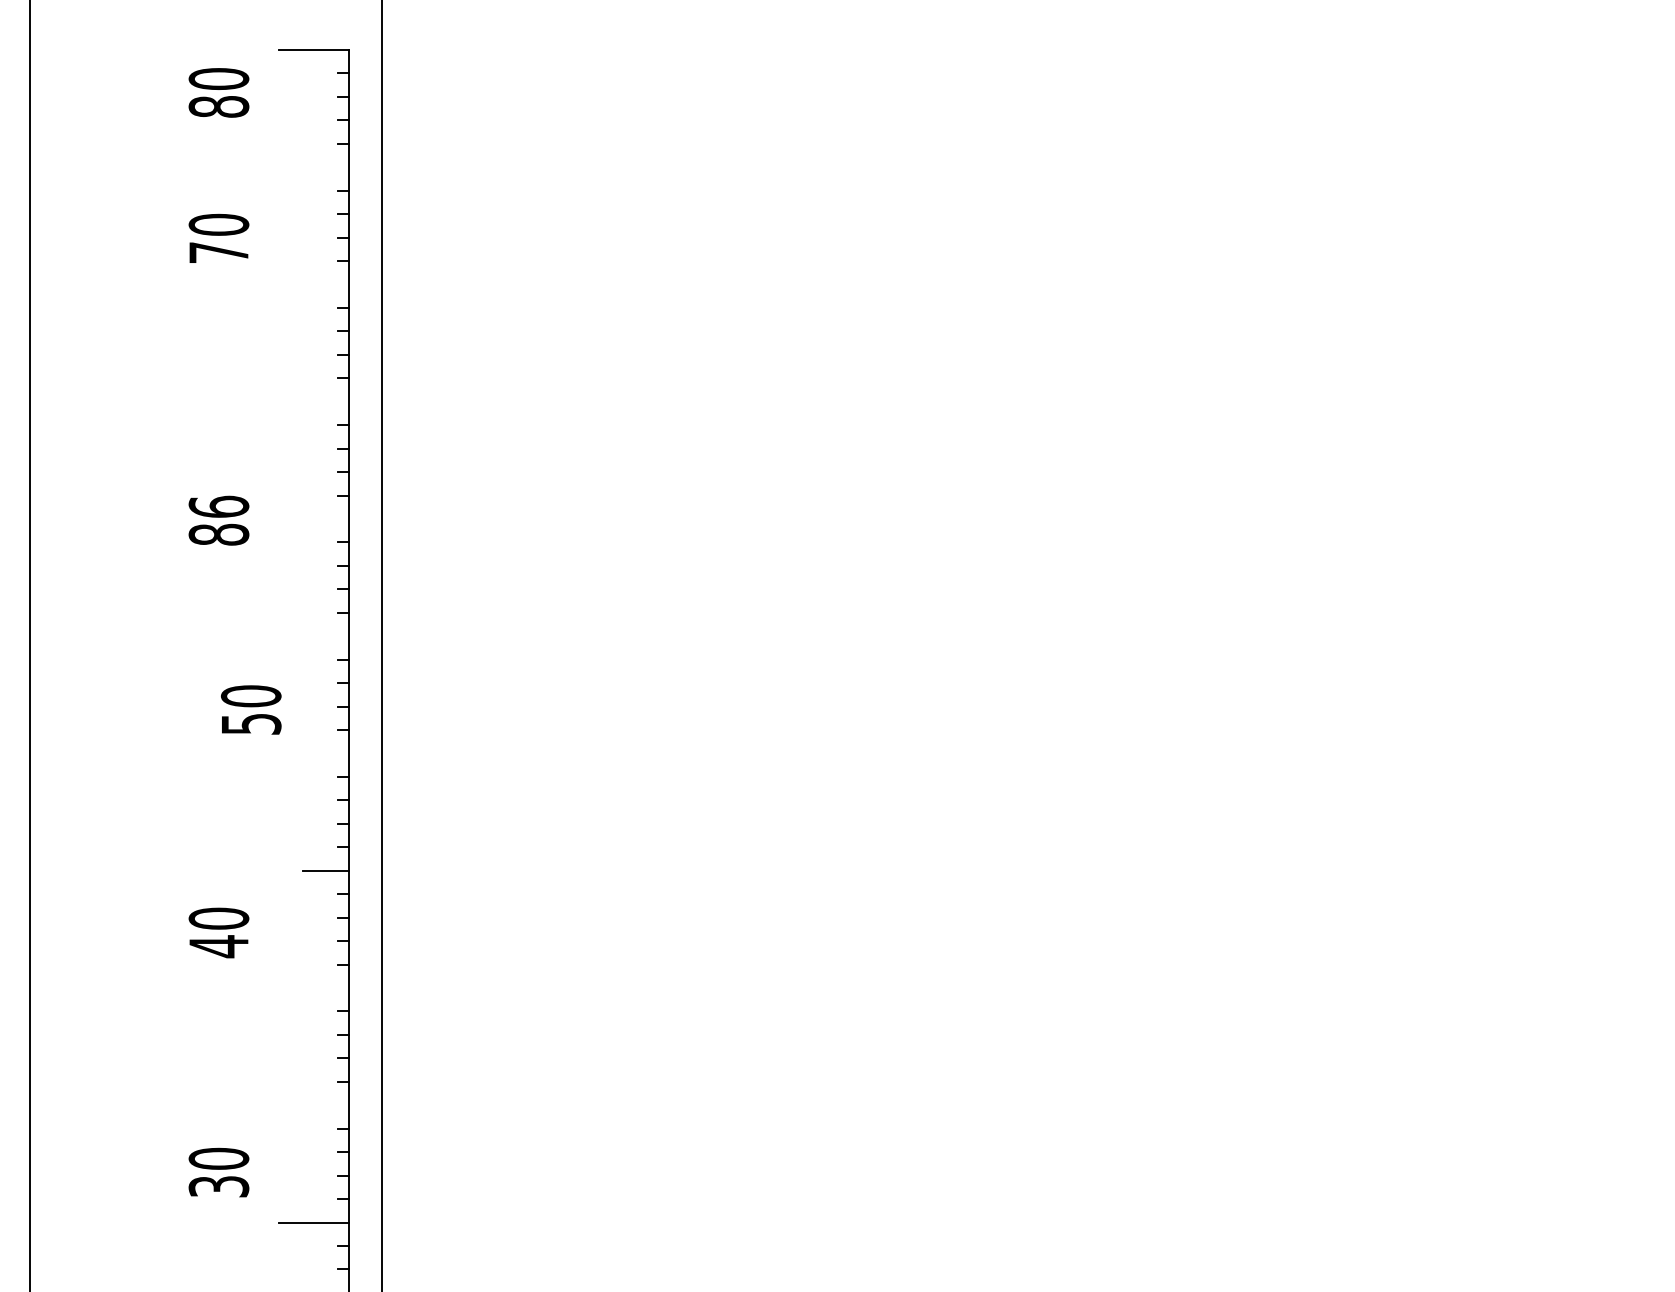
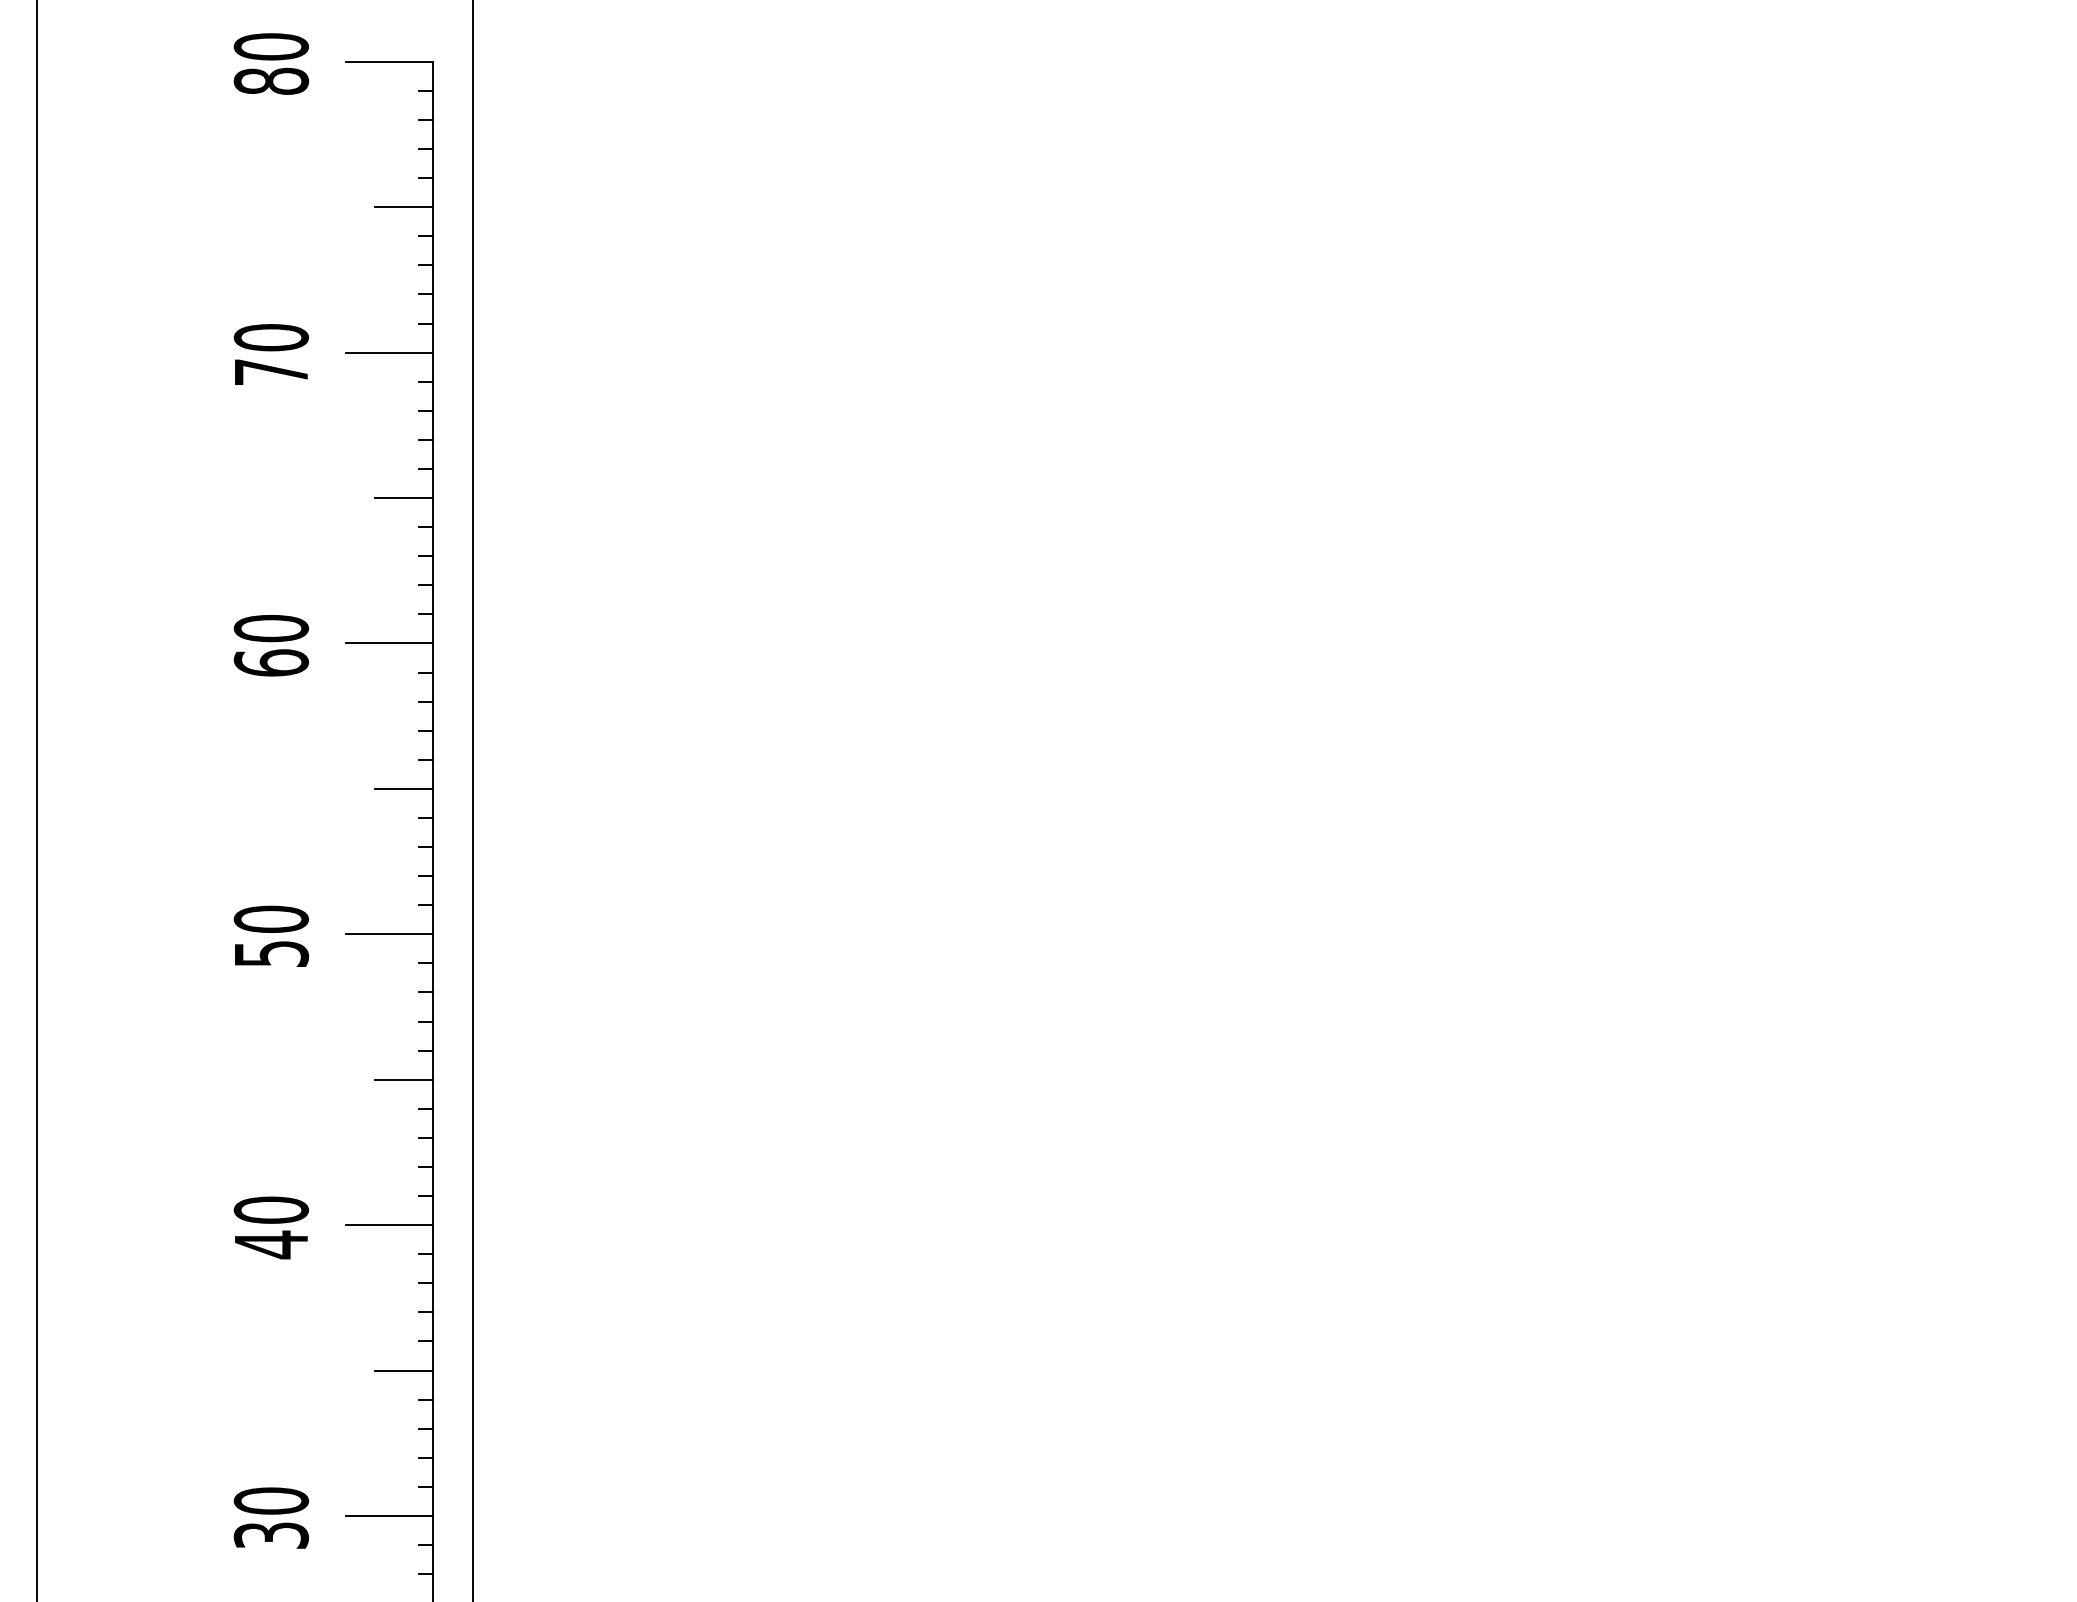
text: (219, 92) -> (271, 63), moved
line: (326, 167) -> (404, 207), added
text: (219, 238) -> (271, 354), moved
line: (314, 284) -> (389, 352), added
line: (326, 402) -> (404, 498), added
line: (314, 519) -> (389, 643), added
text: (218, 520) -> (270, 645), 86 -> 60
line: (326, 635) -> (404, 788), added
text: (251, 709) -> (271, 935), moved
line: (314, 753) -> (389, 934), added
text: (219, 932) -> (271, 1227), moved
line: (314, 988) -> (389, 1225), added
line: (326, 1105) -> (404, 1370), added
text: (219, 1172) -> (271, 1517), moved

